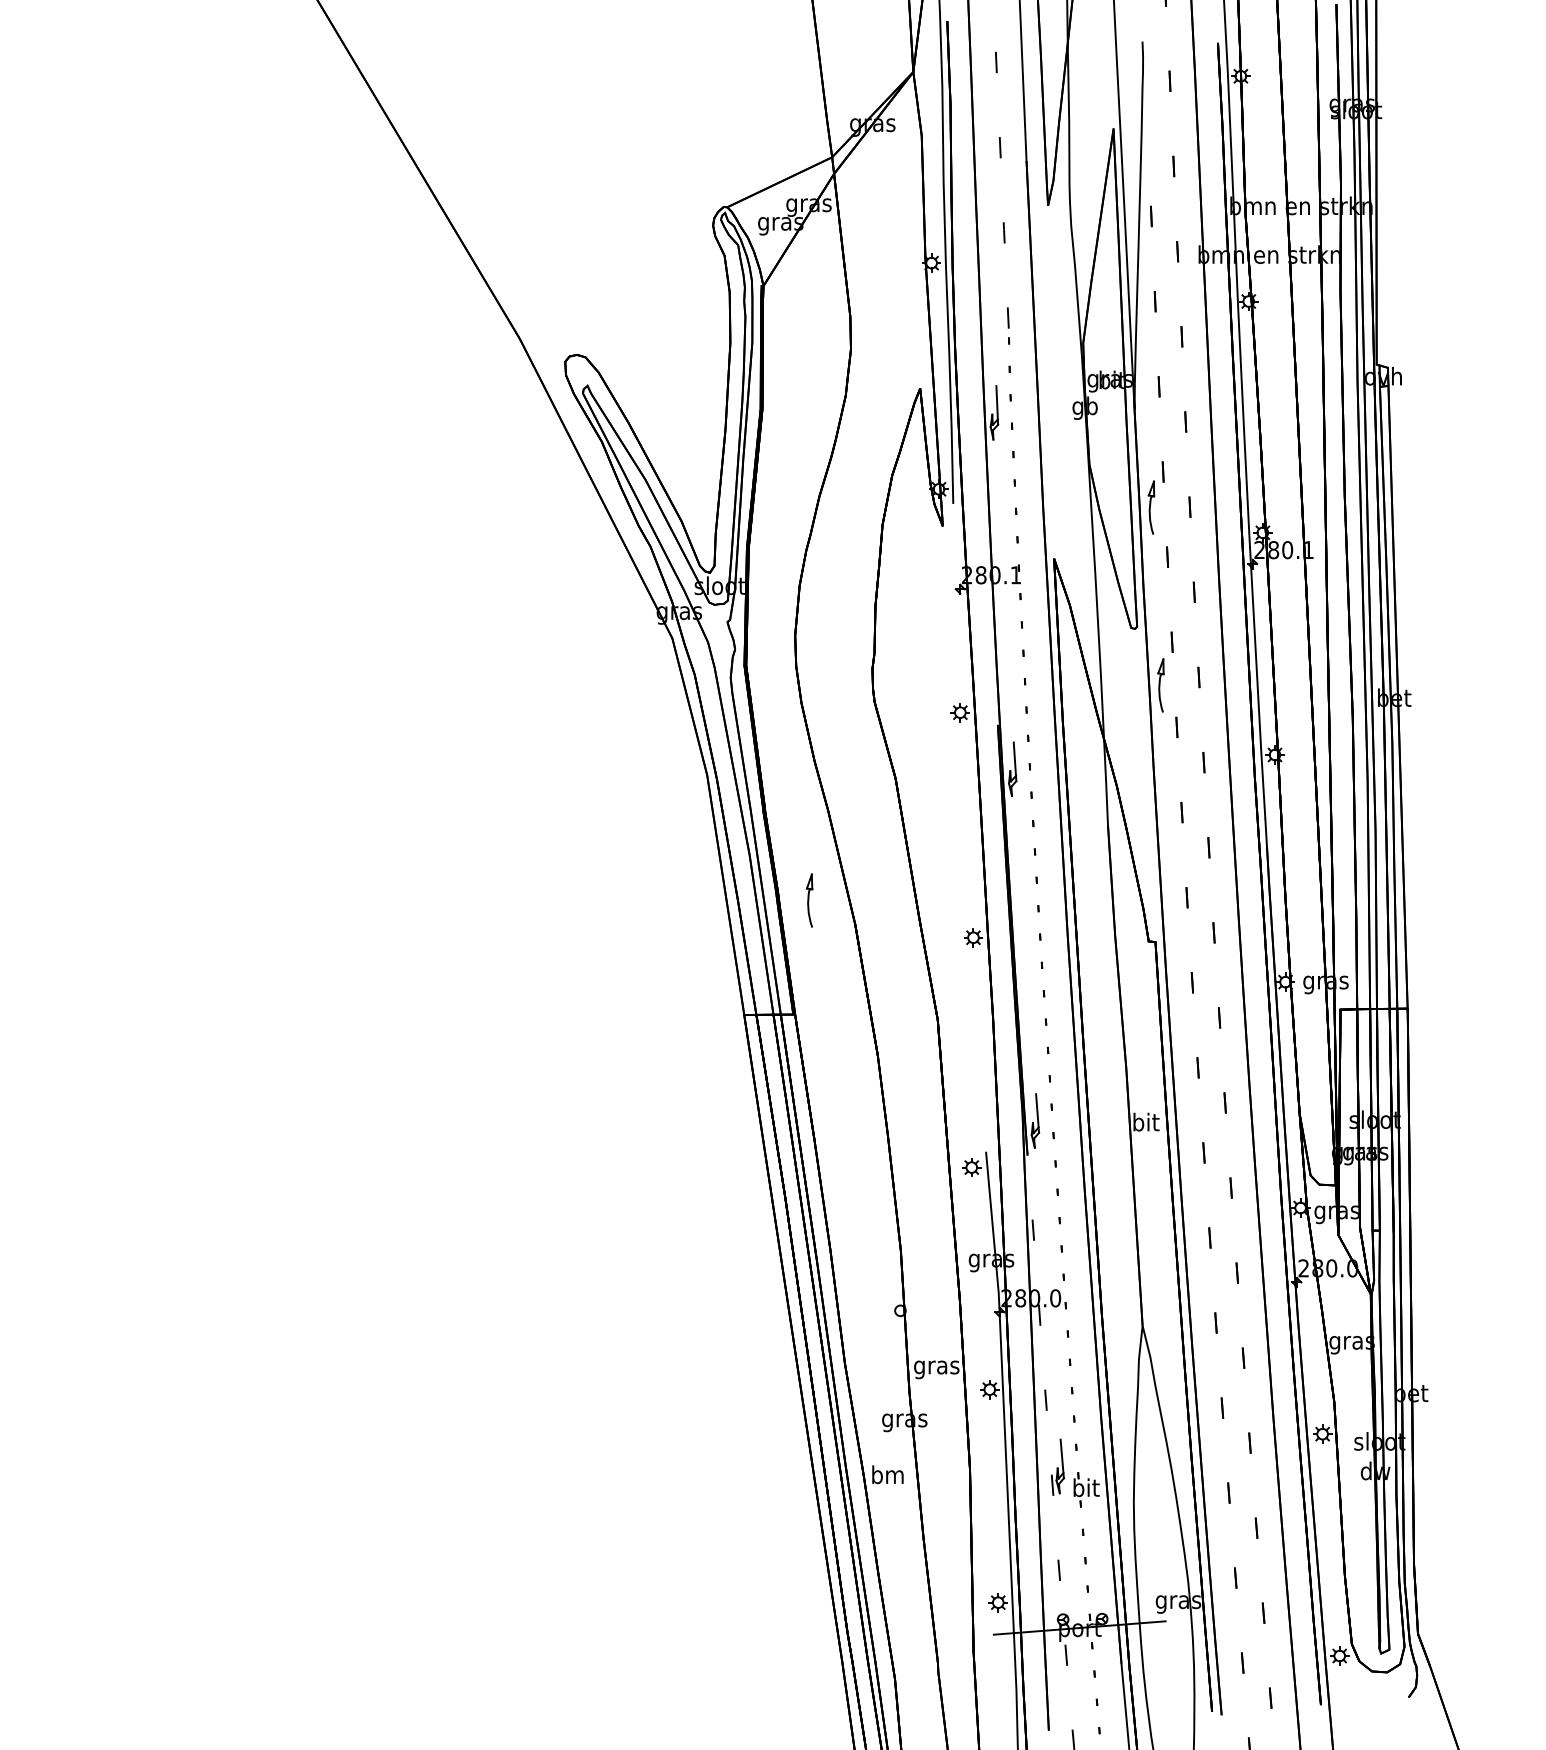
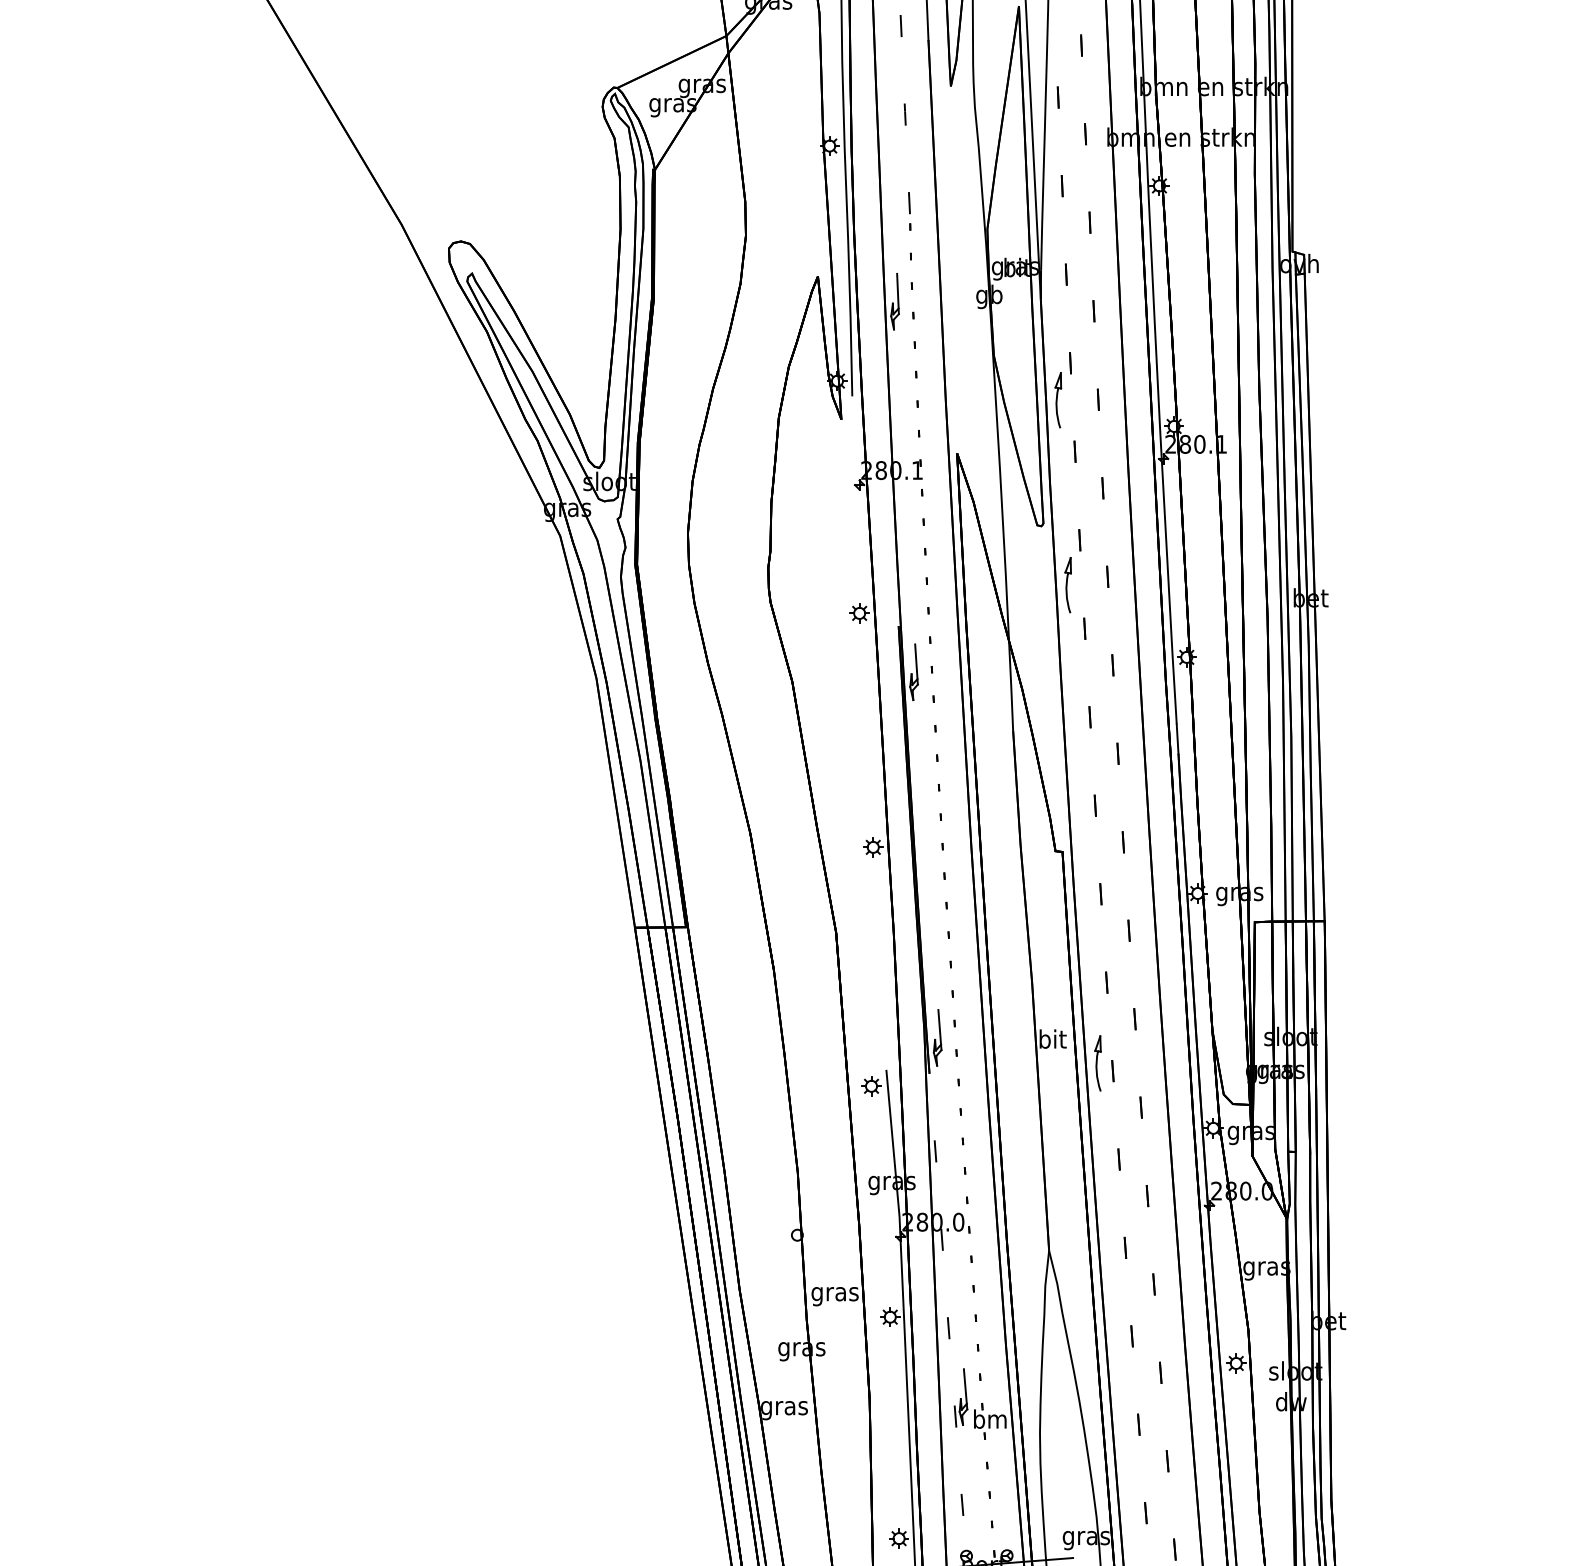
part: (809, 900) -> (1097, 1063), moved
text: (887, 1476) -> (783, 1407), bm -> gras
text: (1085, 1487) -> (989, 1418), bit -> bm

